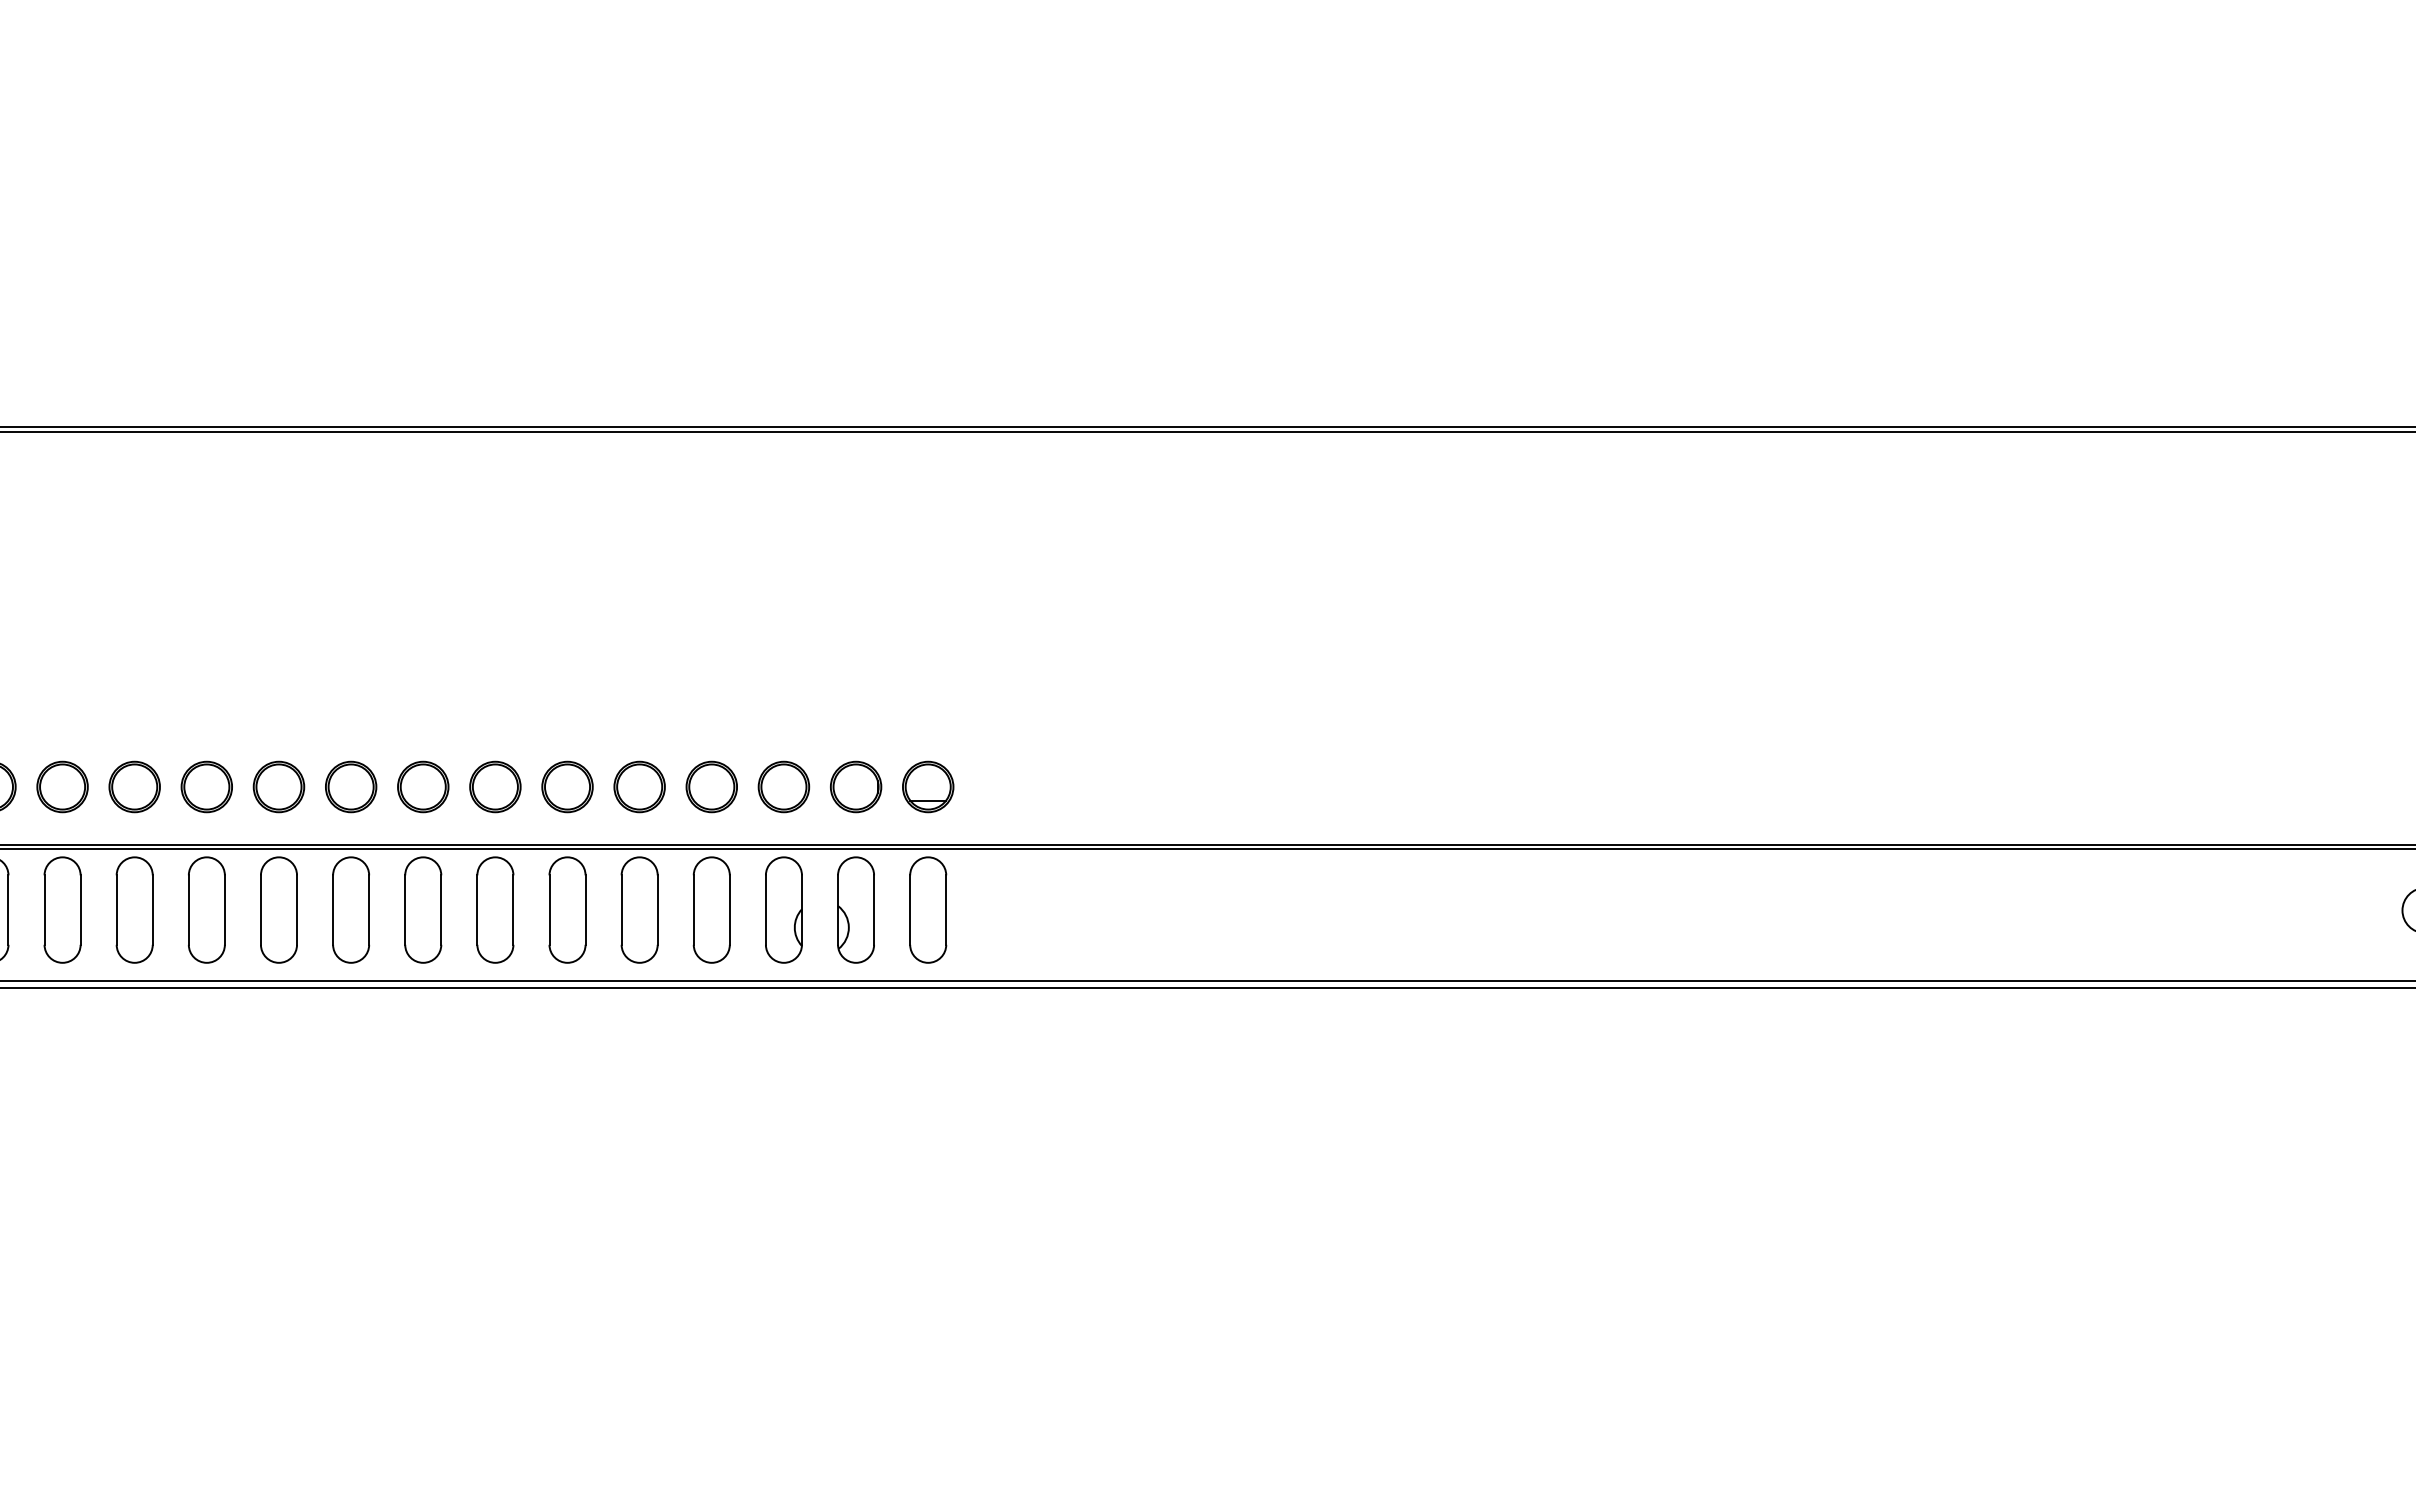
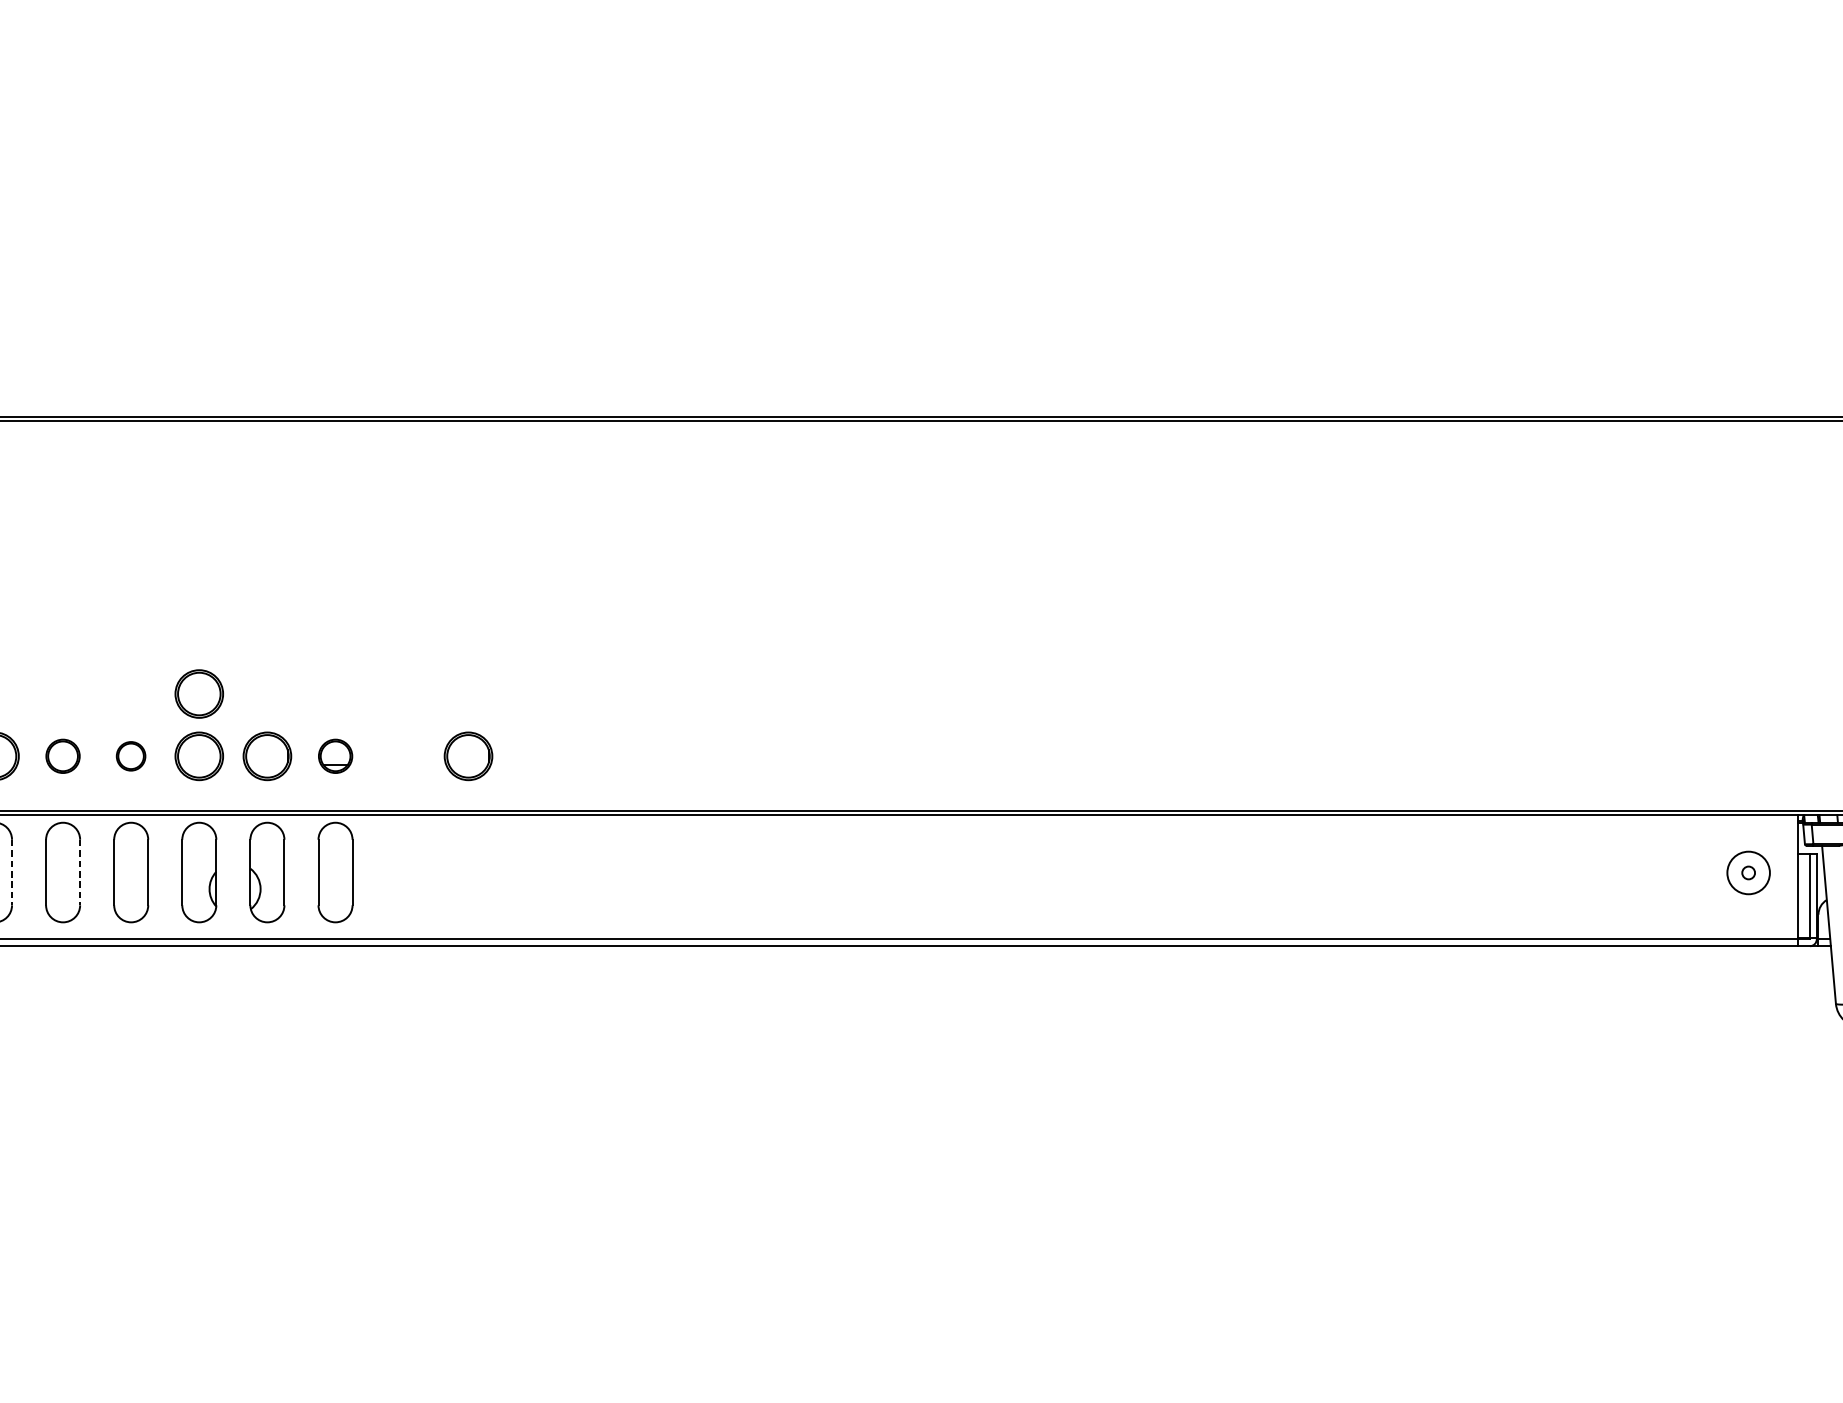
part: (783, 720) -> (198, 693), added
part: (639, 786) -> (62, 755), size x0.7
part: (711, 786) -> (130, 755), size x0.6
part: (928, 786) -> (335, 755), size x0.7
part: (1069, 786) -> (468, 755), added
line: (585, 910) -> (11, 872), solid -> dashed
line: (657, 910) -> (79, 872), solid -> dashed

